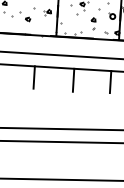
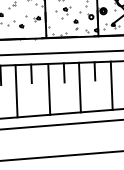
line: (14, 96) -> (16, 91), added
line: (54, 97) -> (49, 88), added
line: (90, 99) -> (79, 87), added

